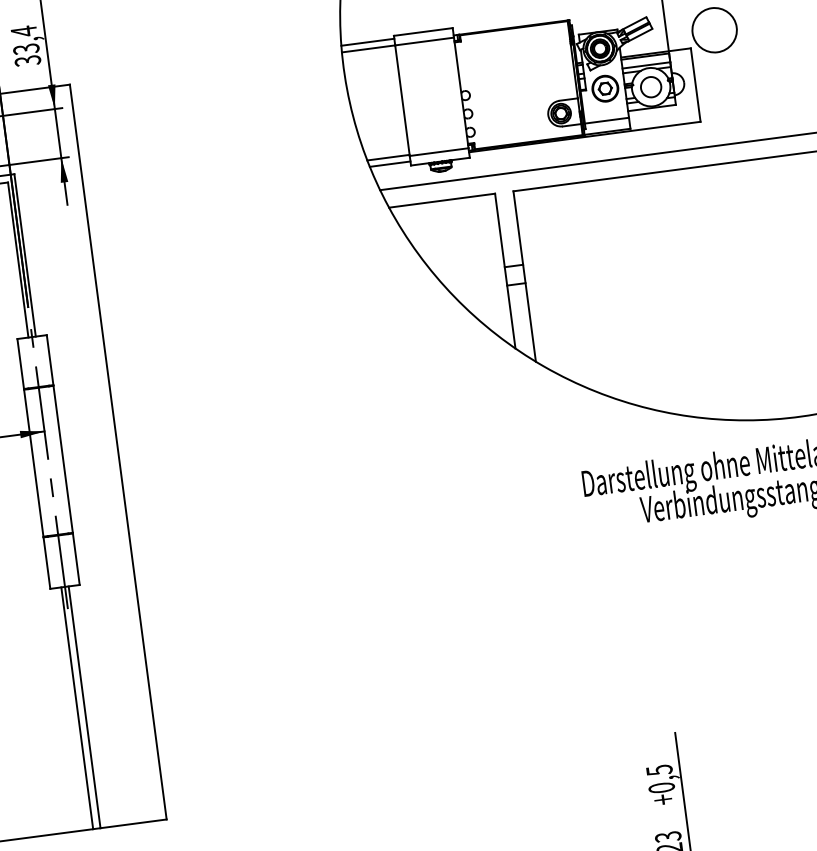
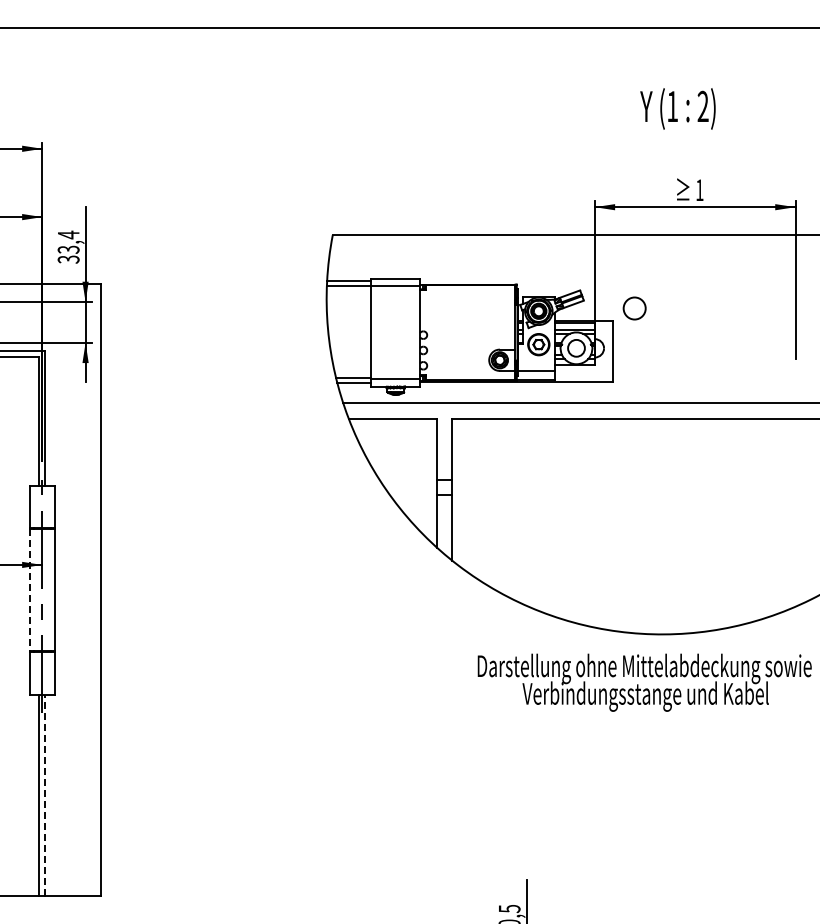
circle: (714, 30) -> (634, 308), size x0.6
line: (34, 463) -> (30, 590), solid -> dashed
line: (84, 707) -> (45, 795), solid -> dashed

